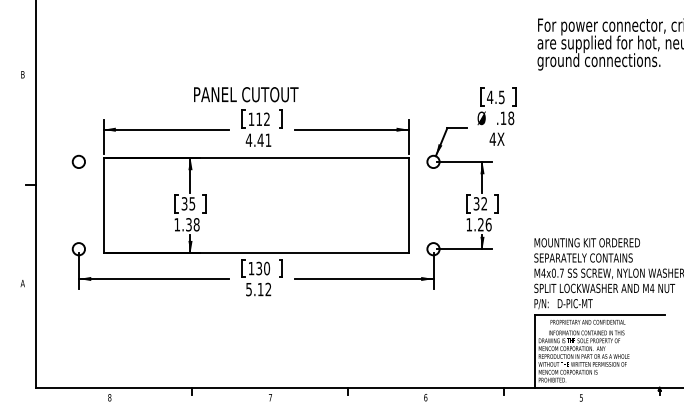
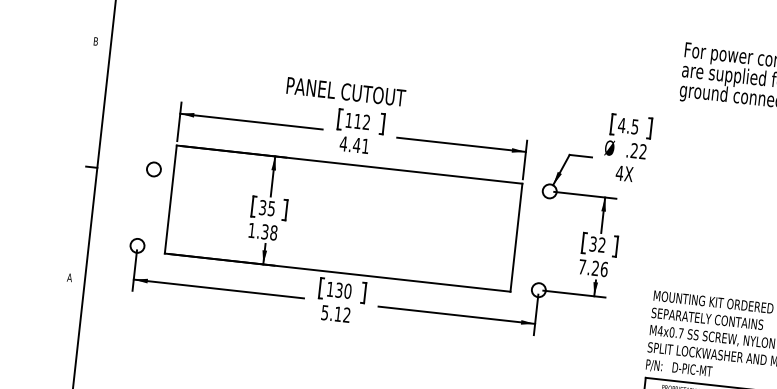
text: (507, 118) -> (638, 151), .18 -> .22
circle: (78, 161) -> (153, 168), moved
text: (469, 224) -> (582, 266), 1.26 -> 7.26

